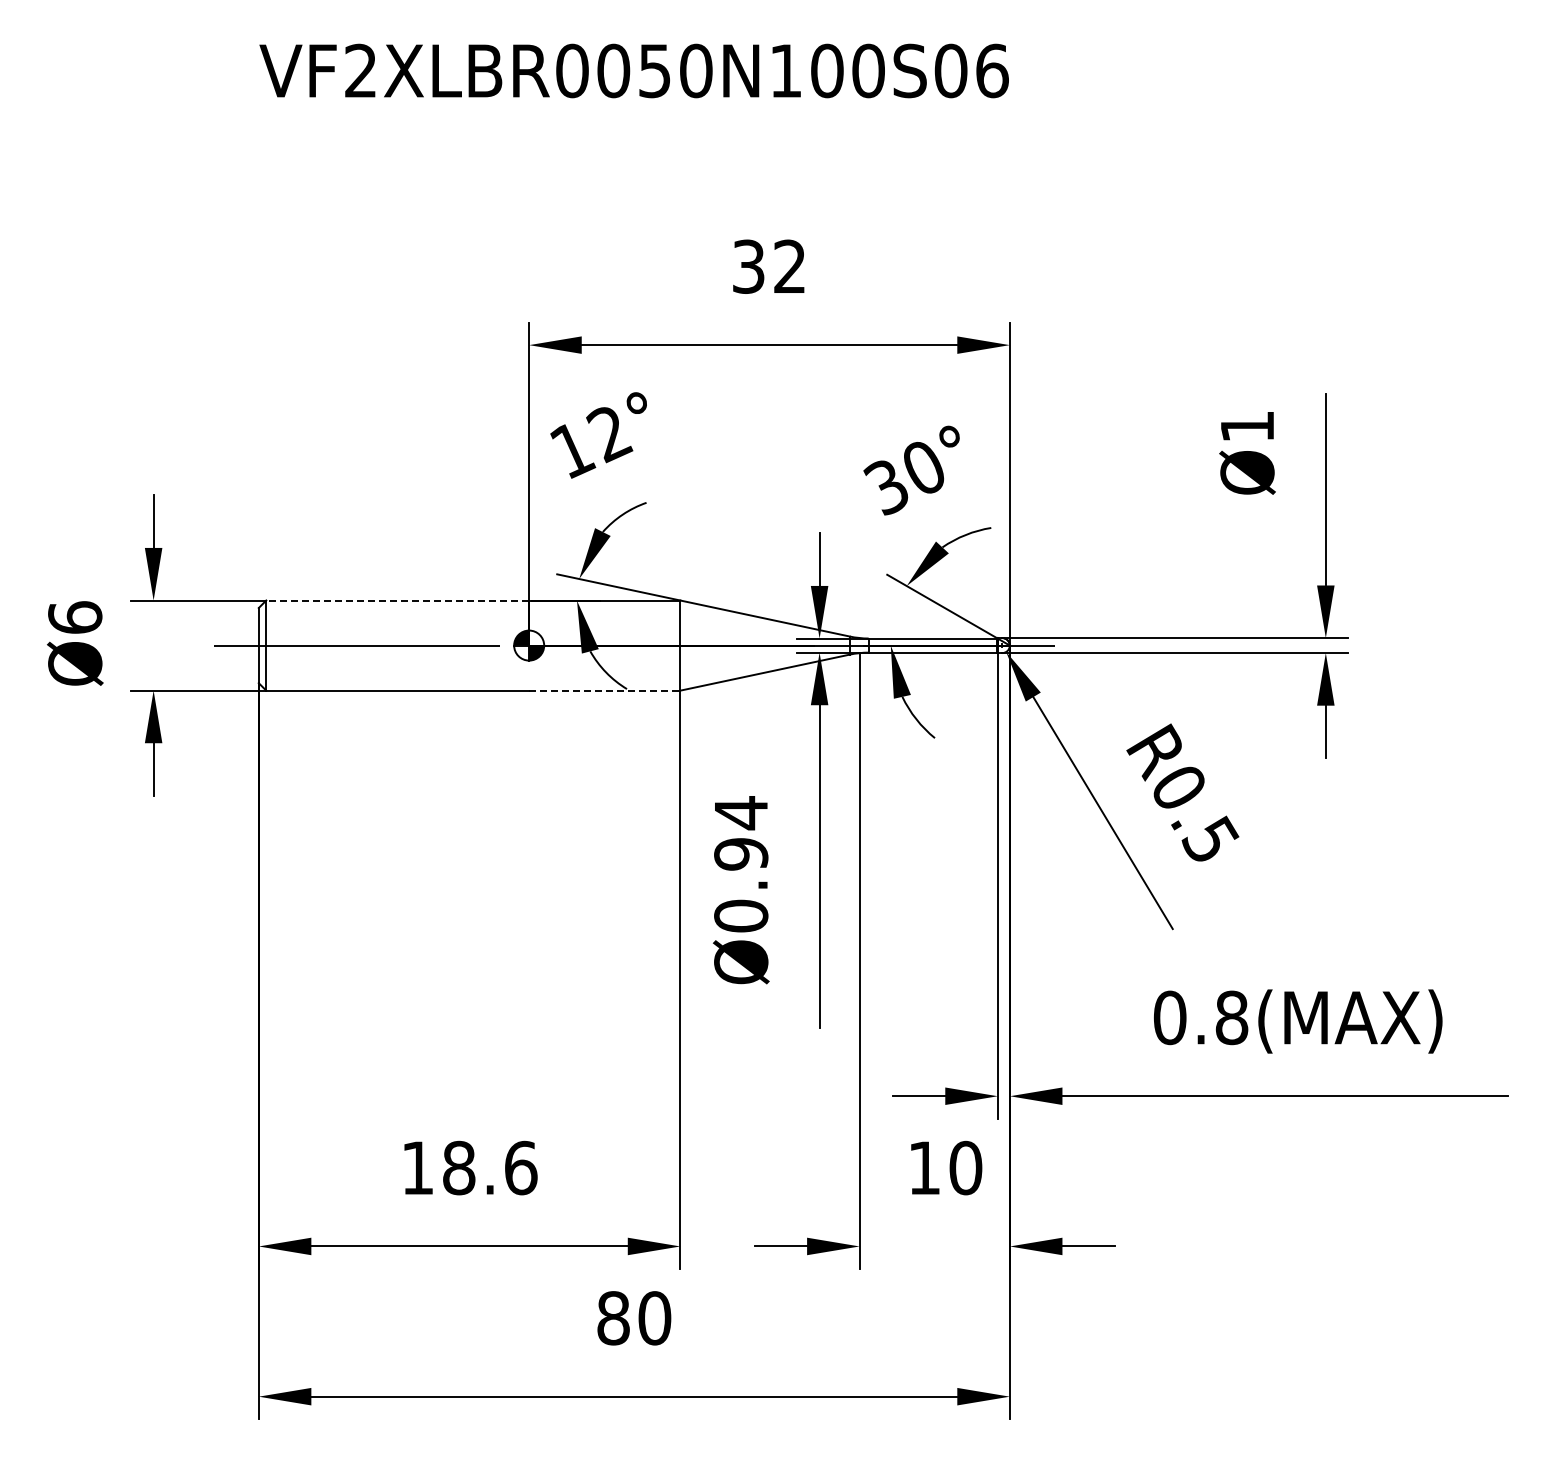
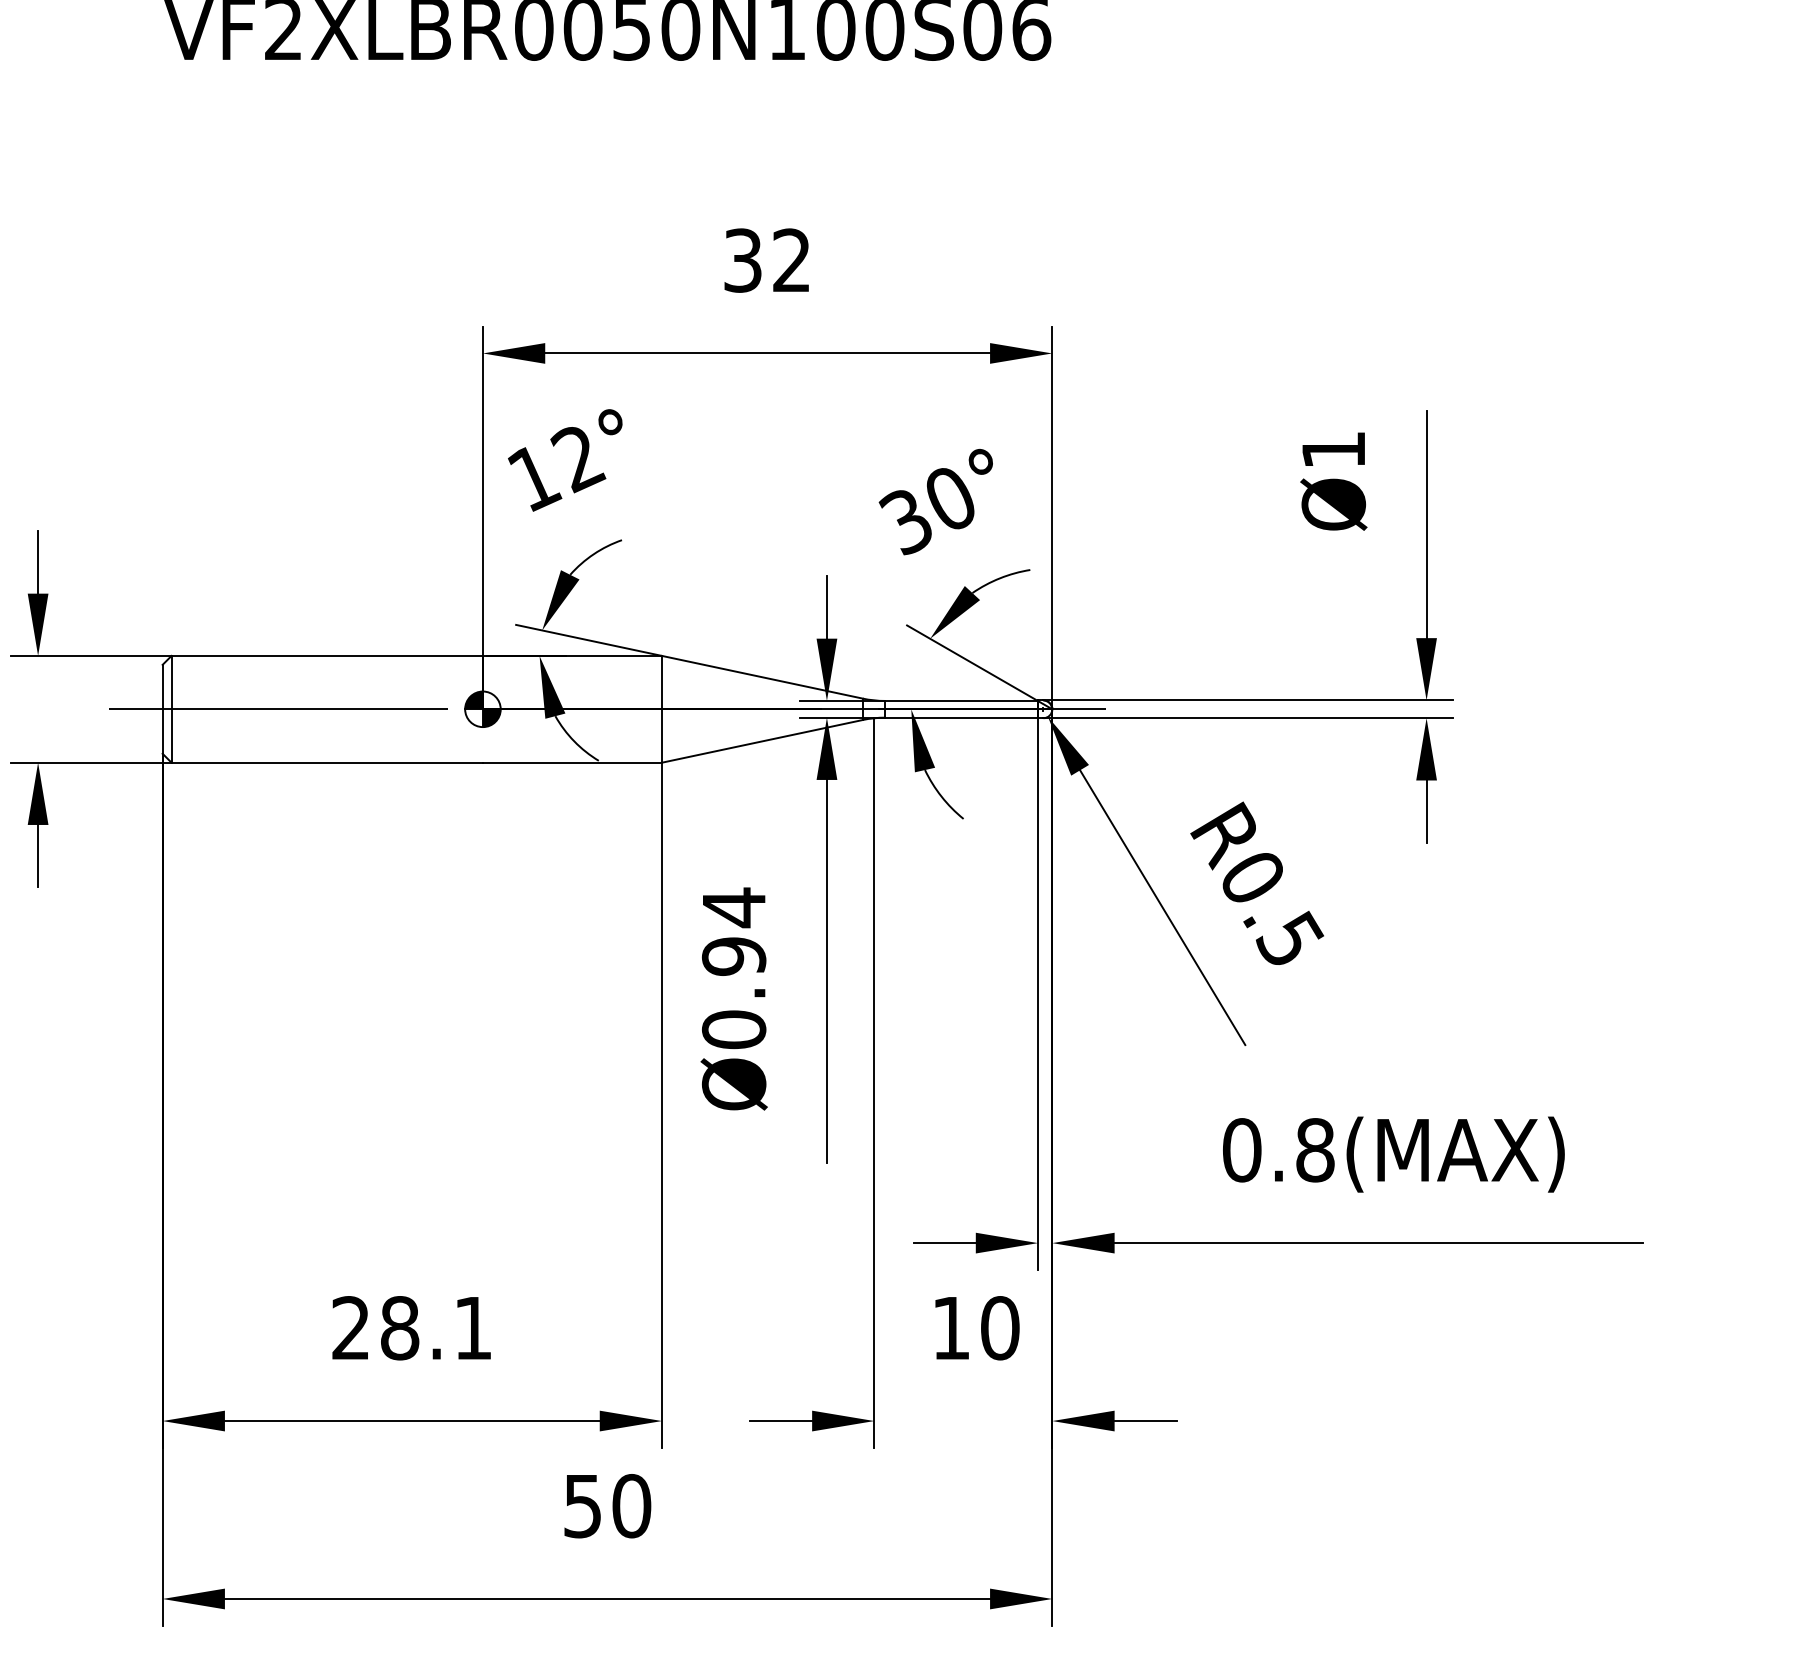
line: (397, 600) -> (326, 655), dashed -> solid
line: (604, 690) -> (572, 762), dashed -> solid
text: (469, 1167) -> (412, 1327), 18.6 -> 28.1
text: (613, 1318) -> (582, 1506), 80 -> 50

